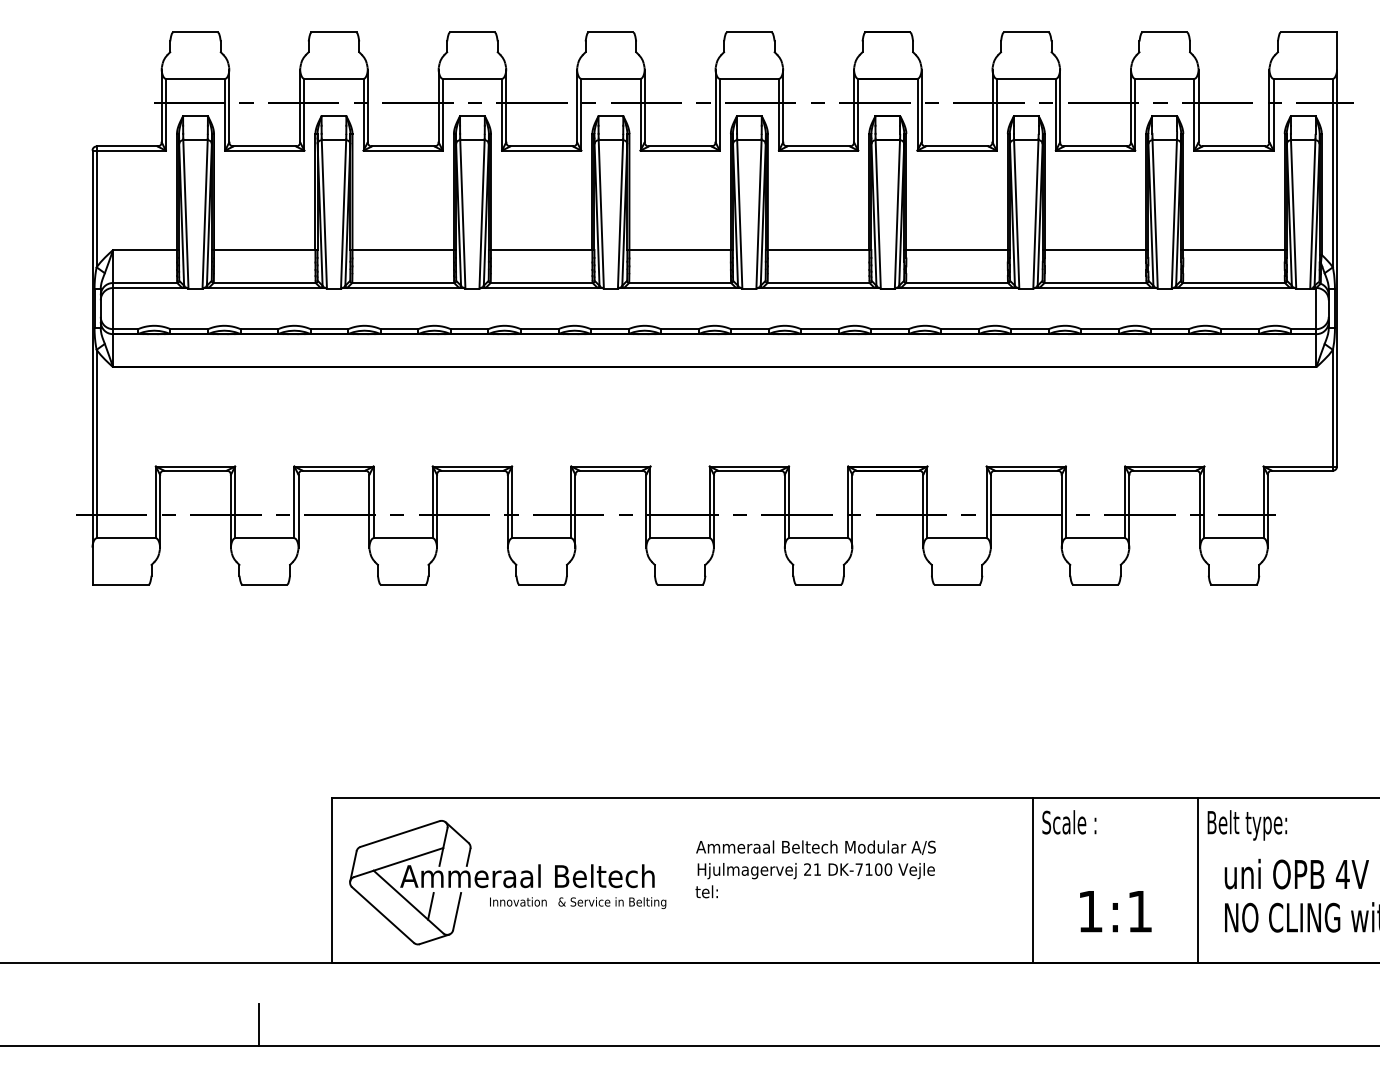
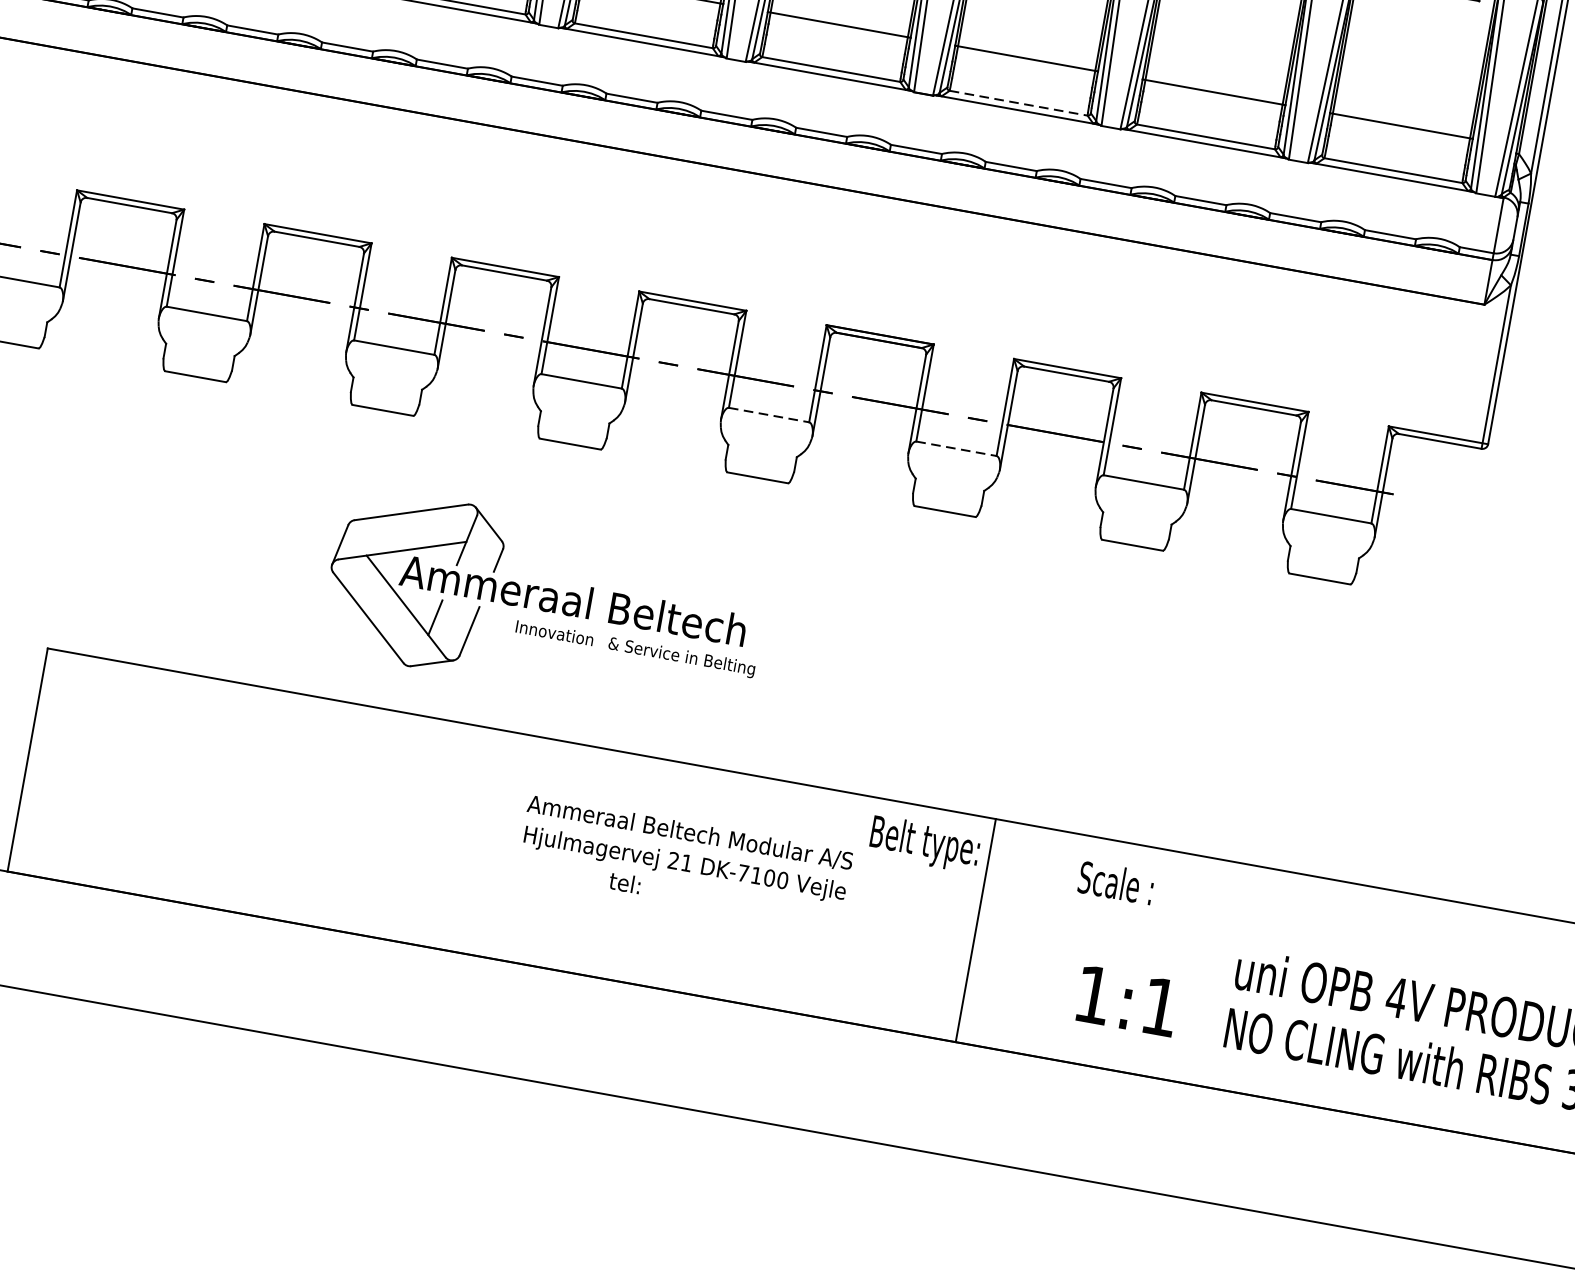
line: (957, 282) -> (1019, 102), solid -> dashed
line: (818, 538) -> (768, 415), solid -> dashed
line: (957, 538) -> (956, 449), solid -> dashed
text: (1069, 822) -> (1116, 883), moved
text: (1247, 825) -> (924, 844), moved
line: (1197, 880) -> (1198, 970), removed
part: (507, 882) -> (544, 604), moved
text: (706, 891) -> (624, 882), moved
text: (1115, 911) -> (1127, 1000), moved

